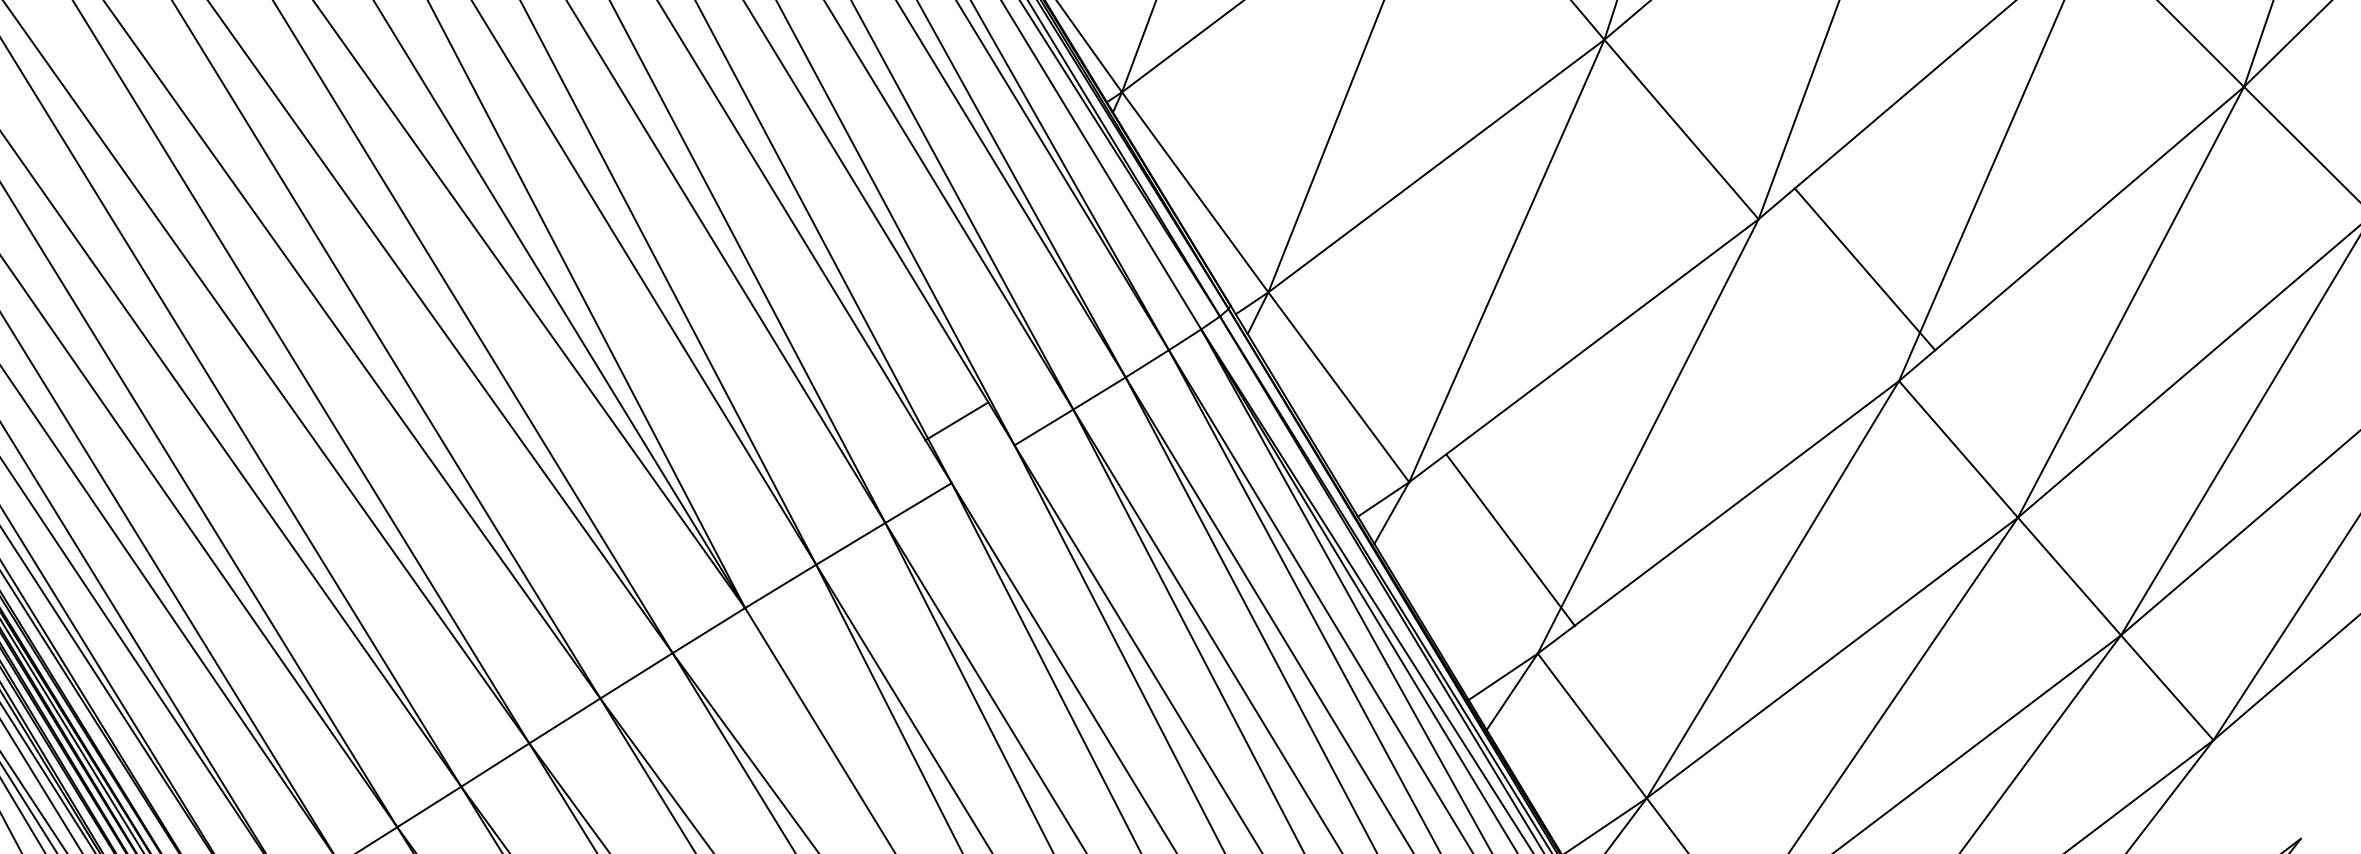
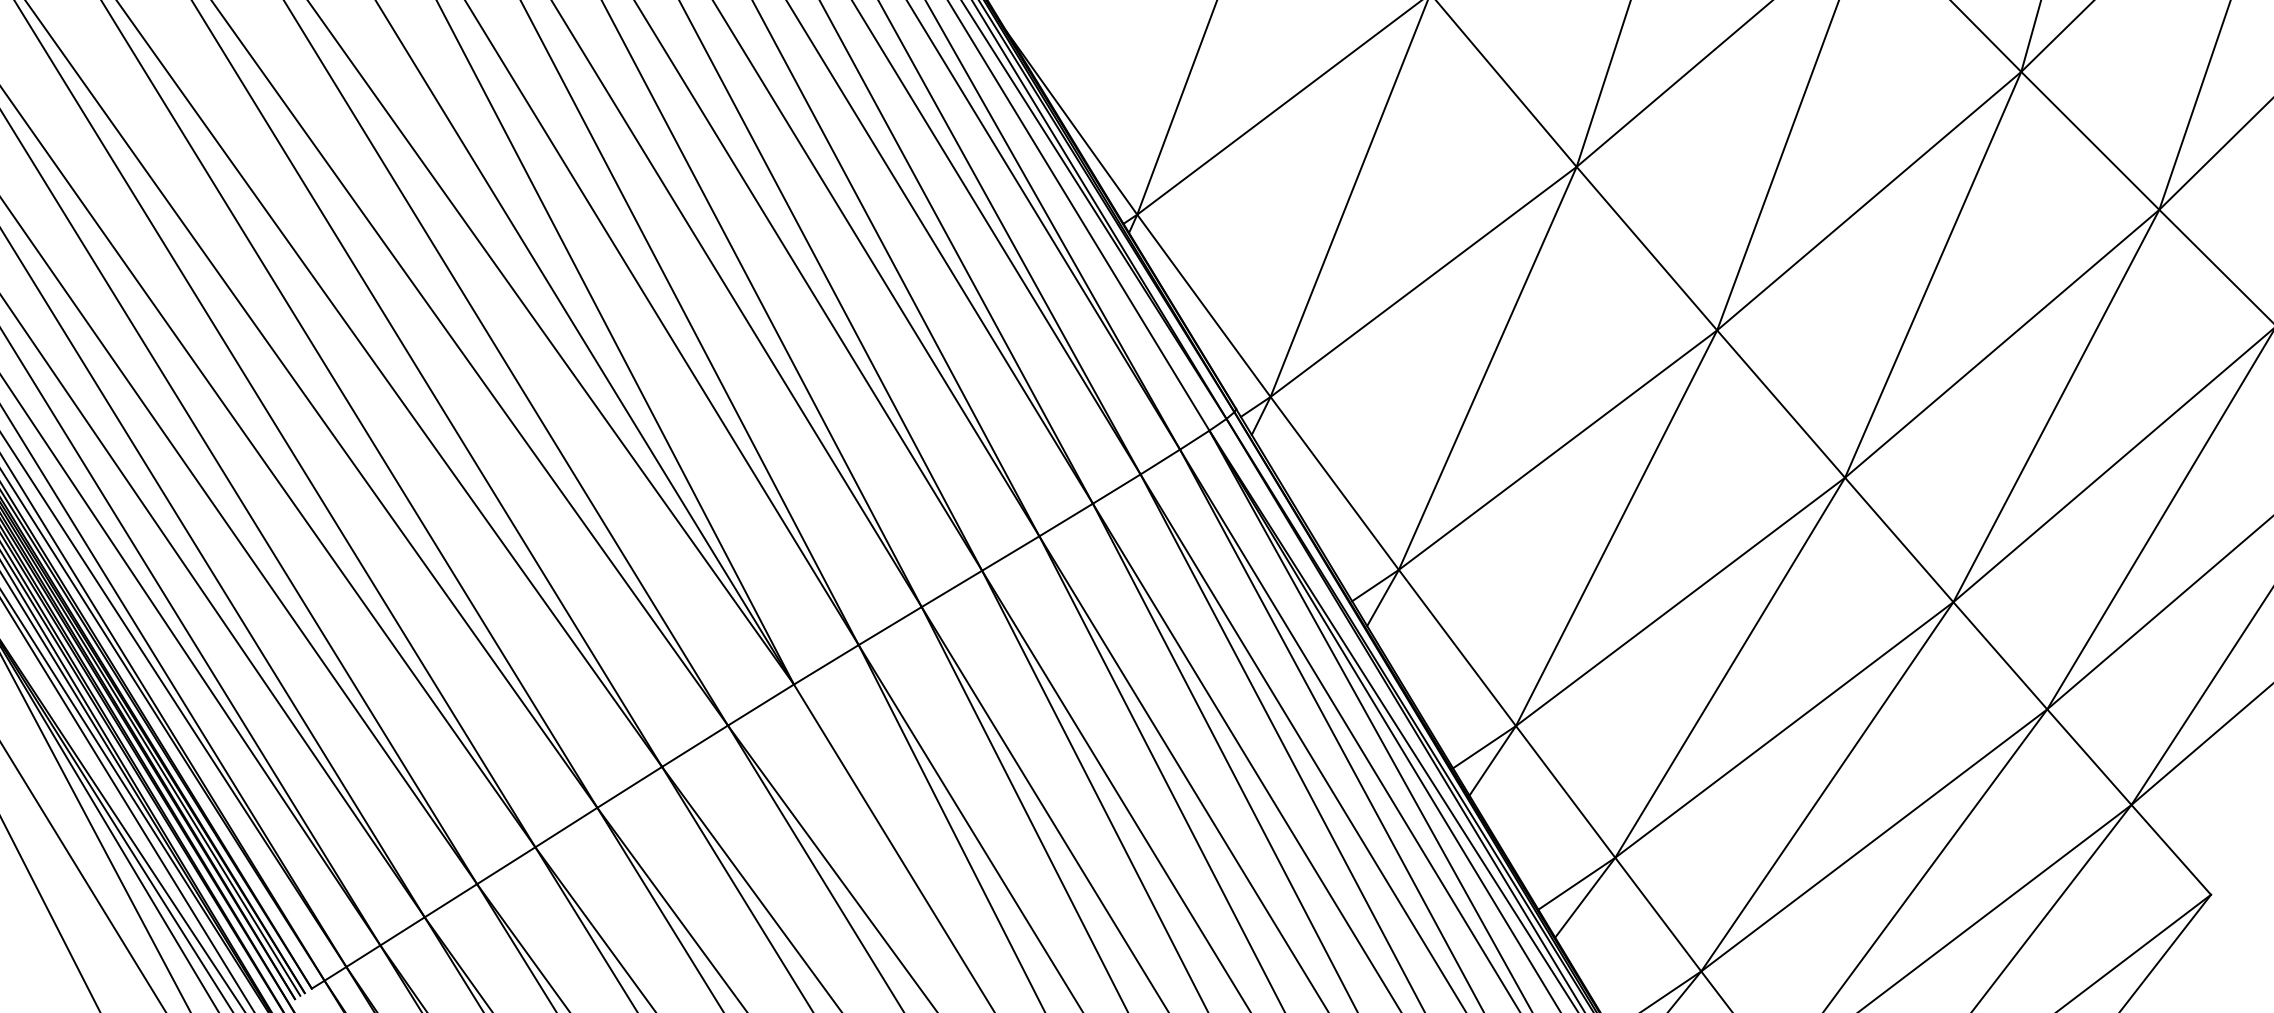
line: (1865, 268) -> (1781, 403), moved
line: (956, 421) -> (1010, 553), moved
line: (1509, 539) -> (1456, 647), moved
line: (2257, 789) -> (2171, 849), added

